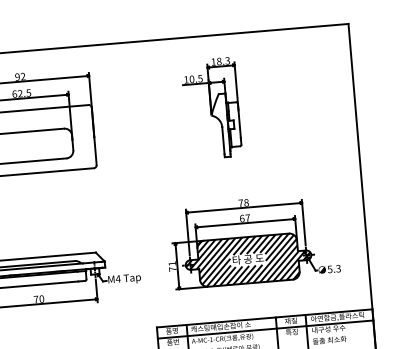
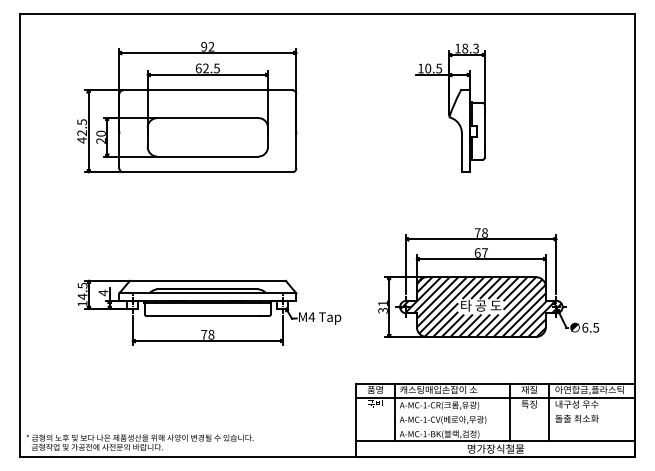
text: (334, 268) -> (590, 327), 5.3 -> 6.5
text: (172, 269) -> (382, 310), 71 -> 31
text: (41, 298) -> (211, 334), 70 -> 78

